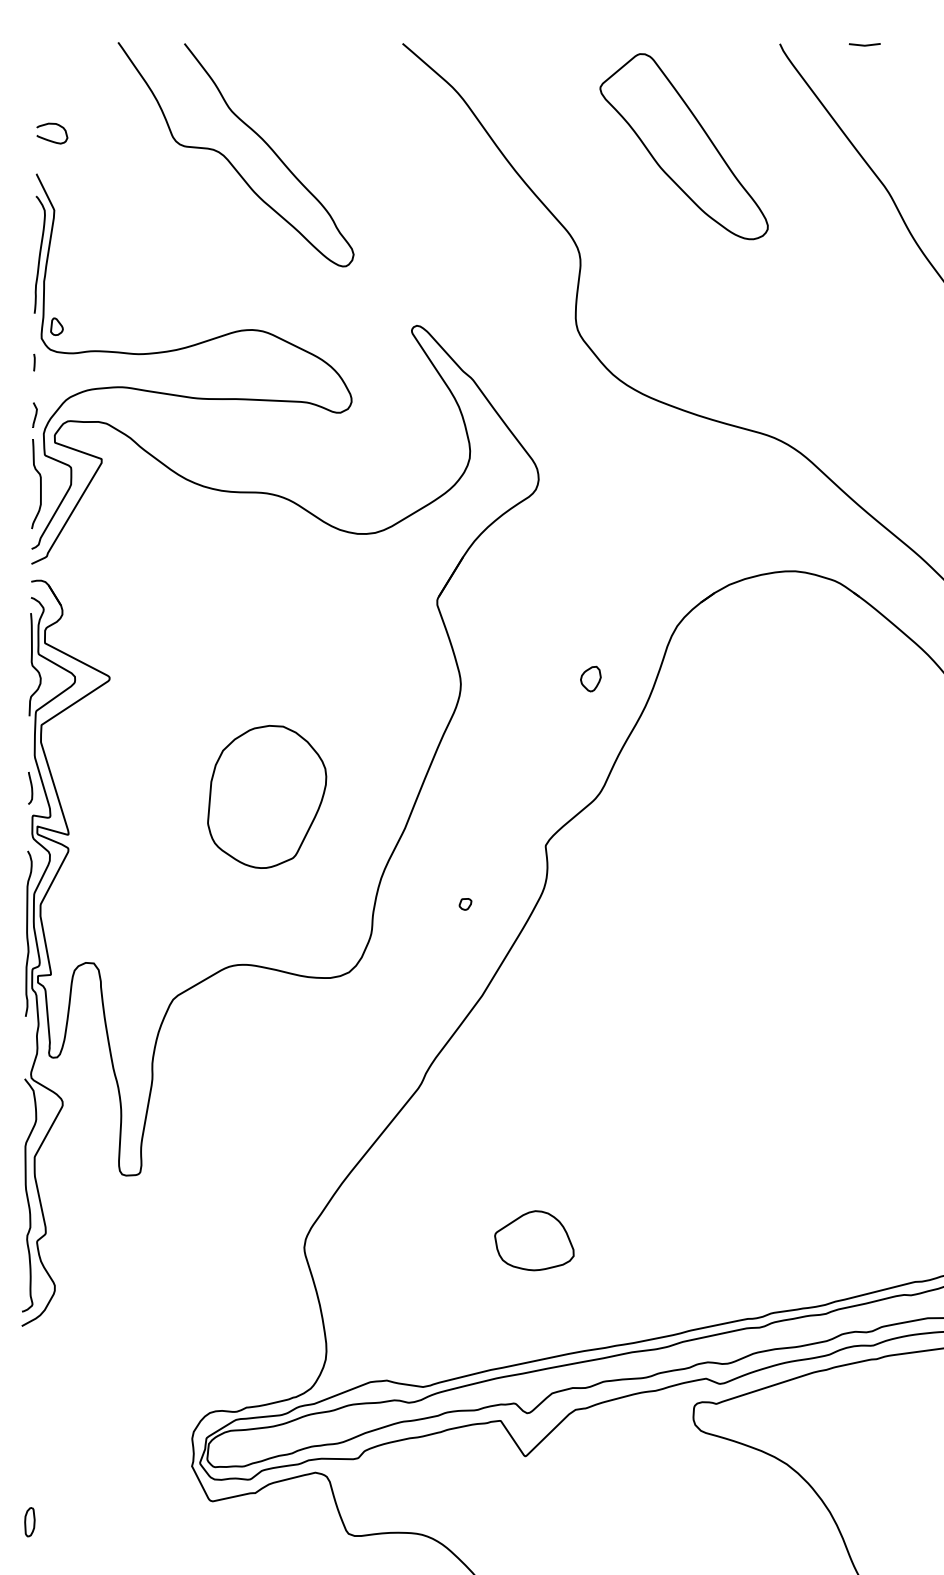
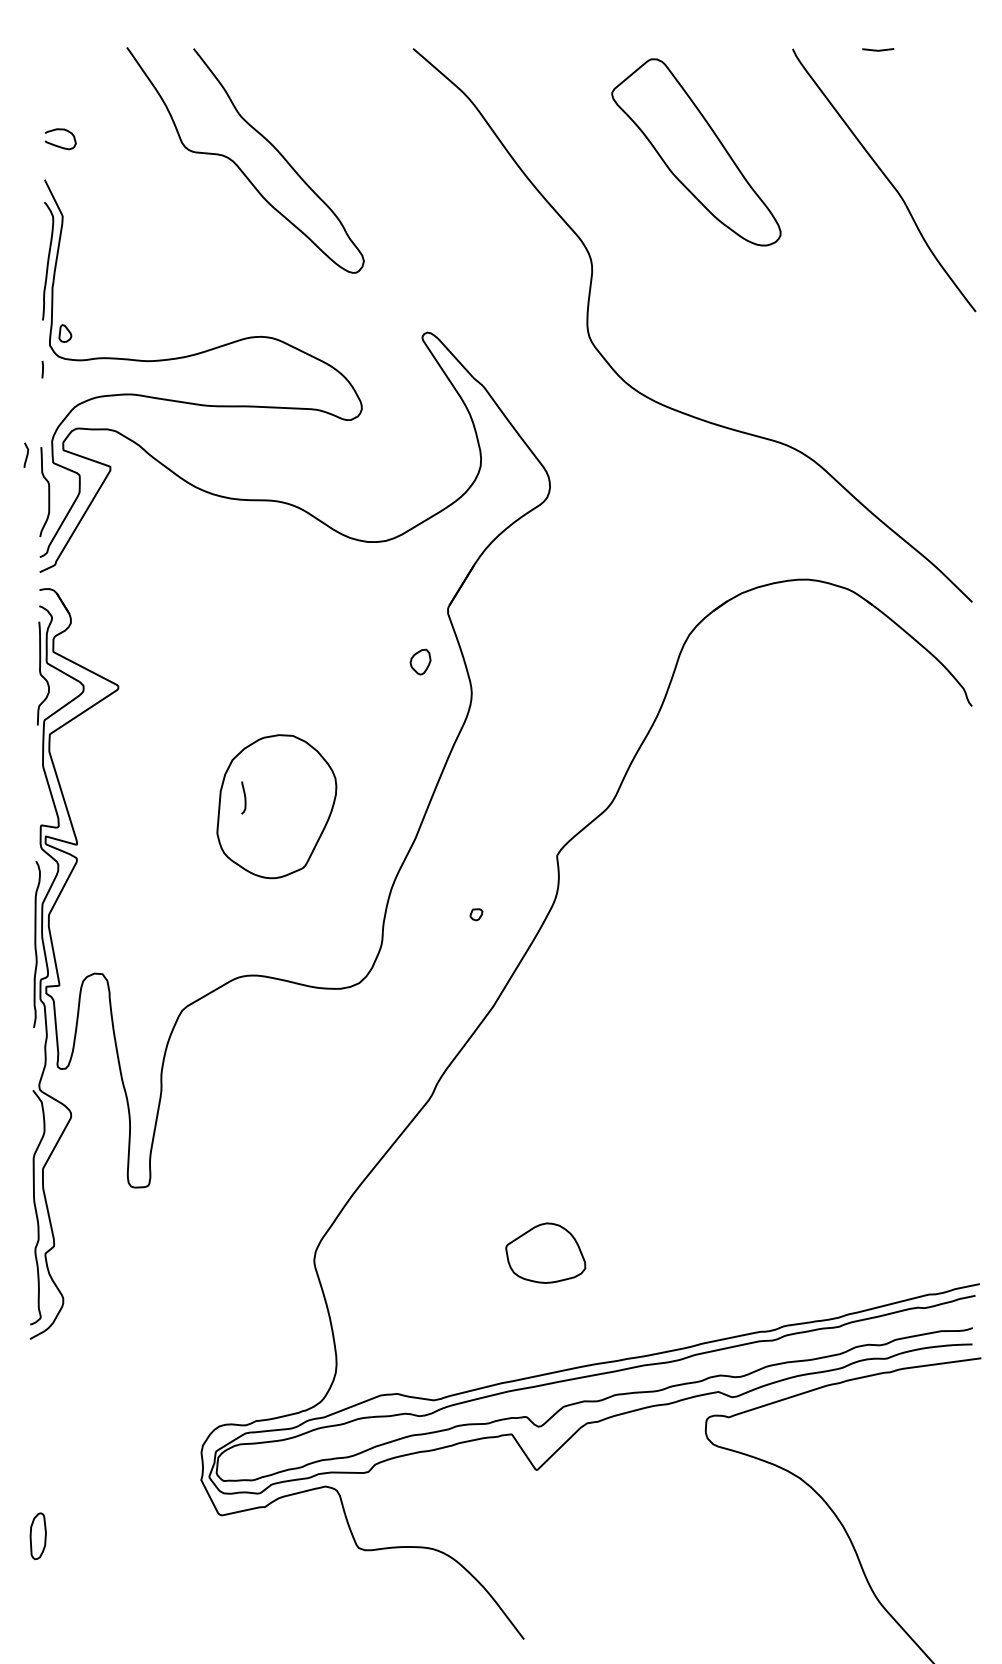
part: (35, 414) -> (26, 454), moved
part: (590, 678) -> (420, 661), moved
curve: (31, 787) -> (244, 797), moved
part: (29, 1522) -> (37, 1536), size x1.6

